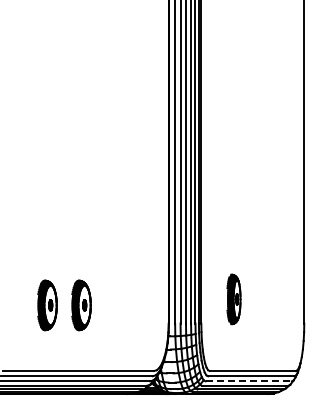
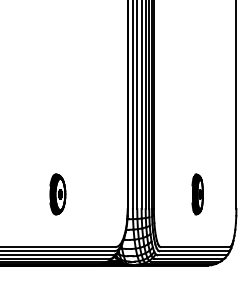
part: (233, 299) -> (197, 194), moved
part: (47, 305) -> (30, 194), removed
line: (249, 381) -> (192, 255), dashed -> solid

